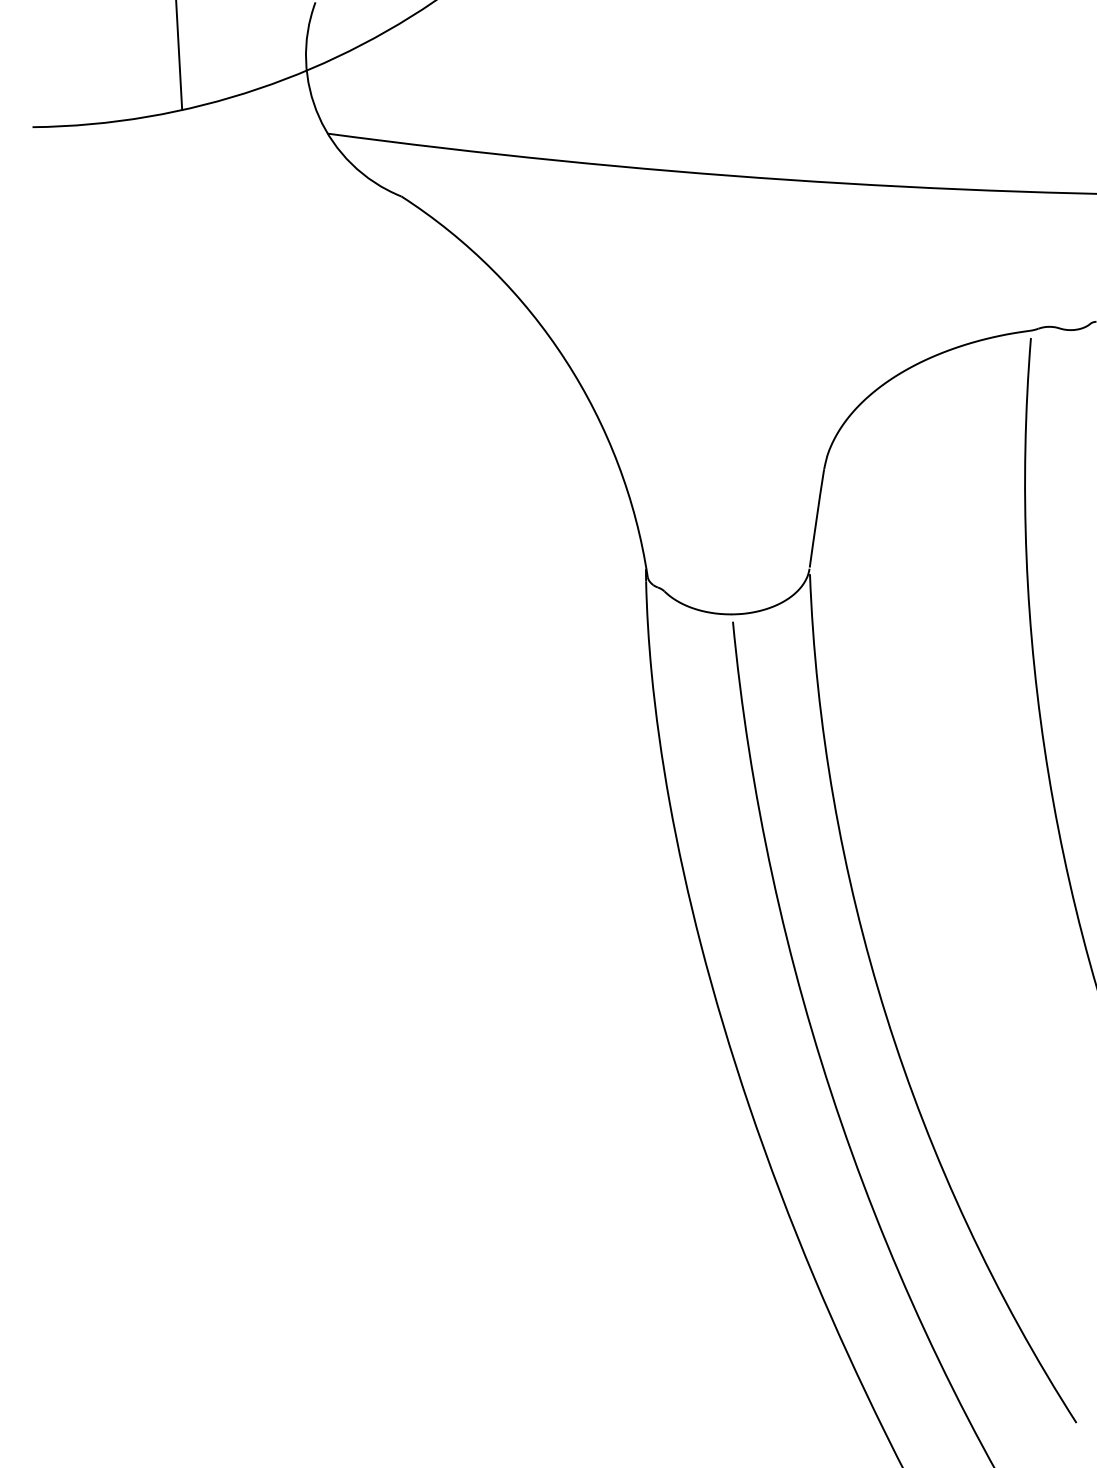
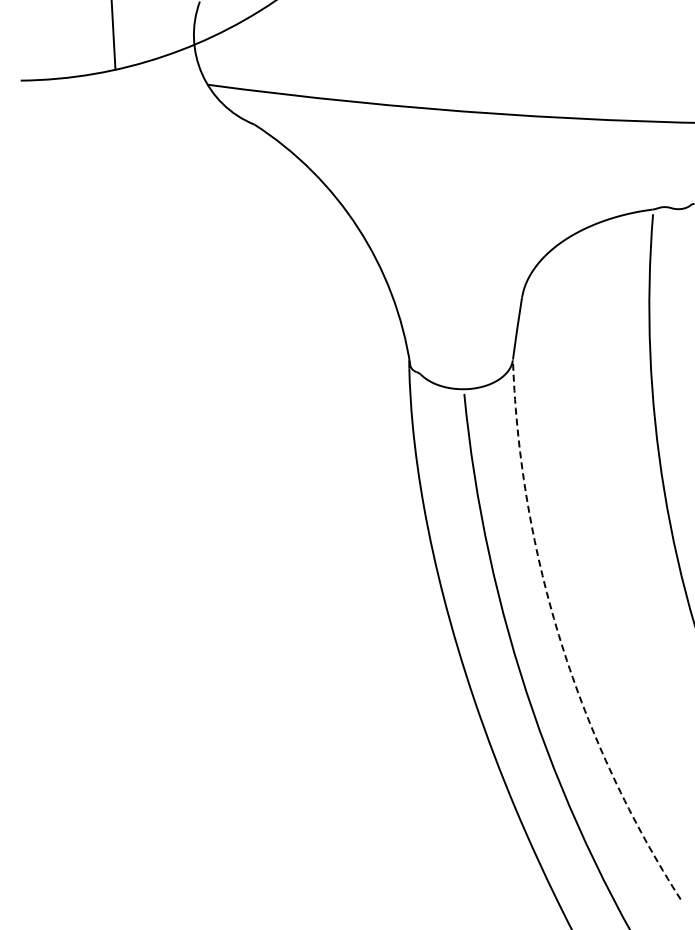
arc: (886, 1015) -> (561, 643), solid -> dashed

